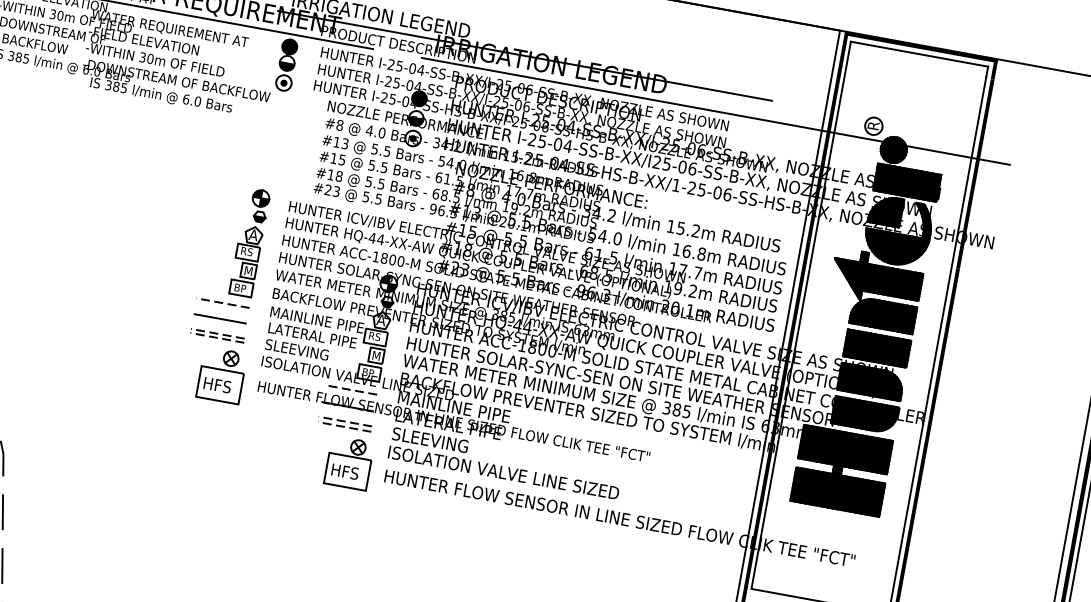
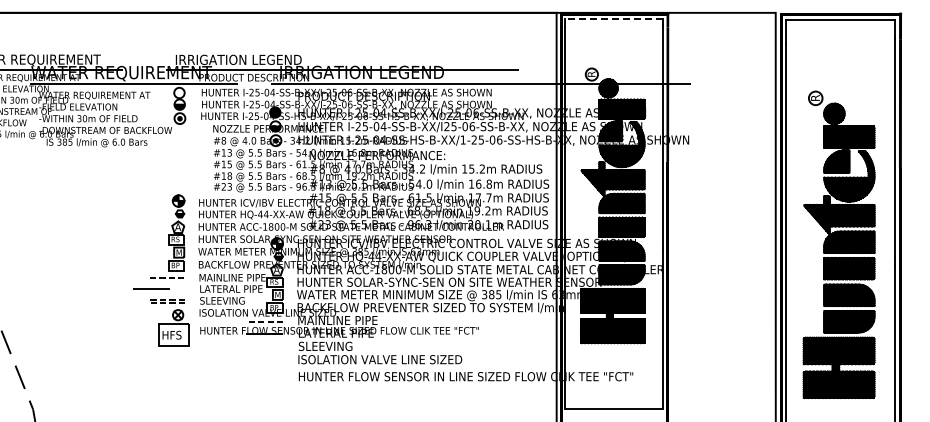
fill: (289, 46) -> (179, 92), removed
line: (919, 54) -> (614, 19), solid -> dashed
line: (220, 317) -> (151, 288), moved
part: (345, 453) -> (268, 366), removed

